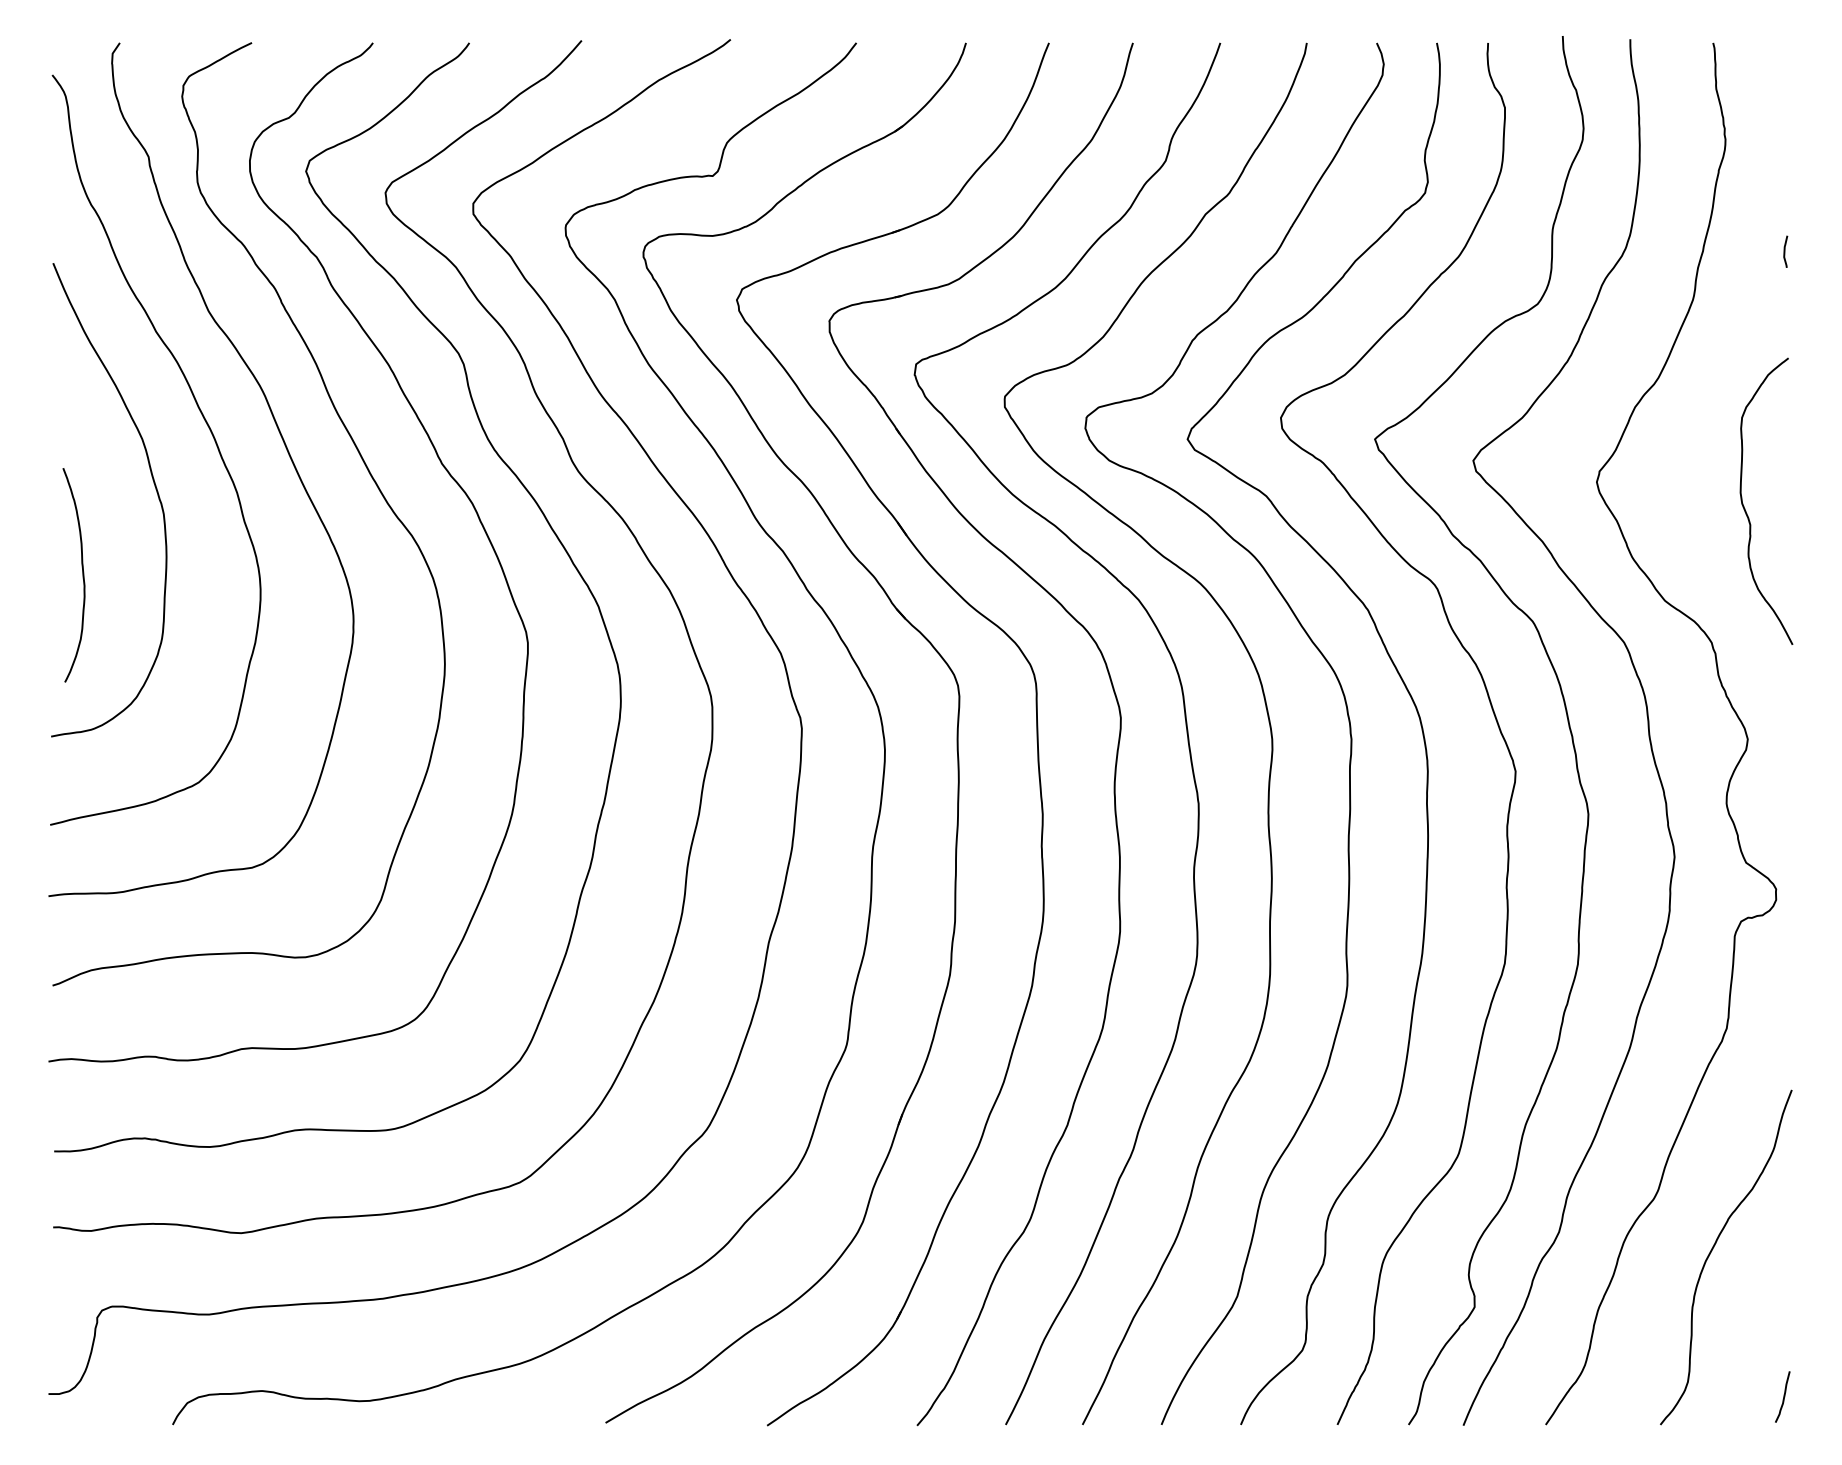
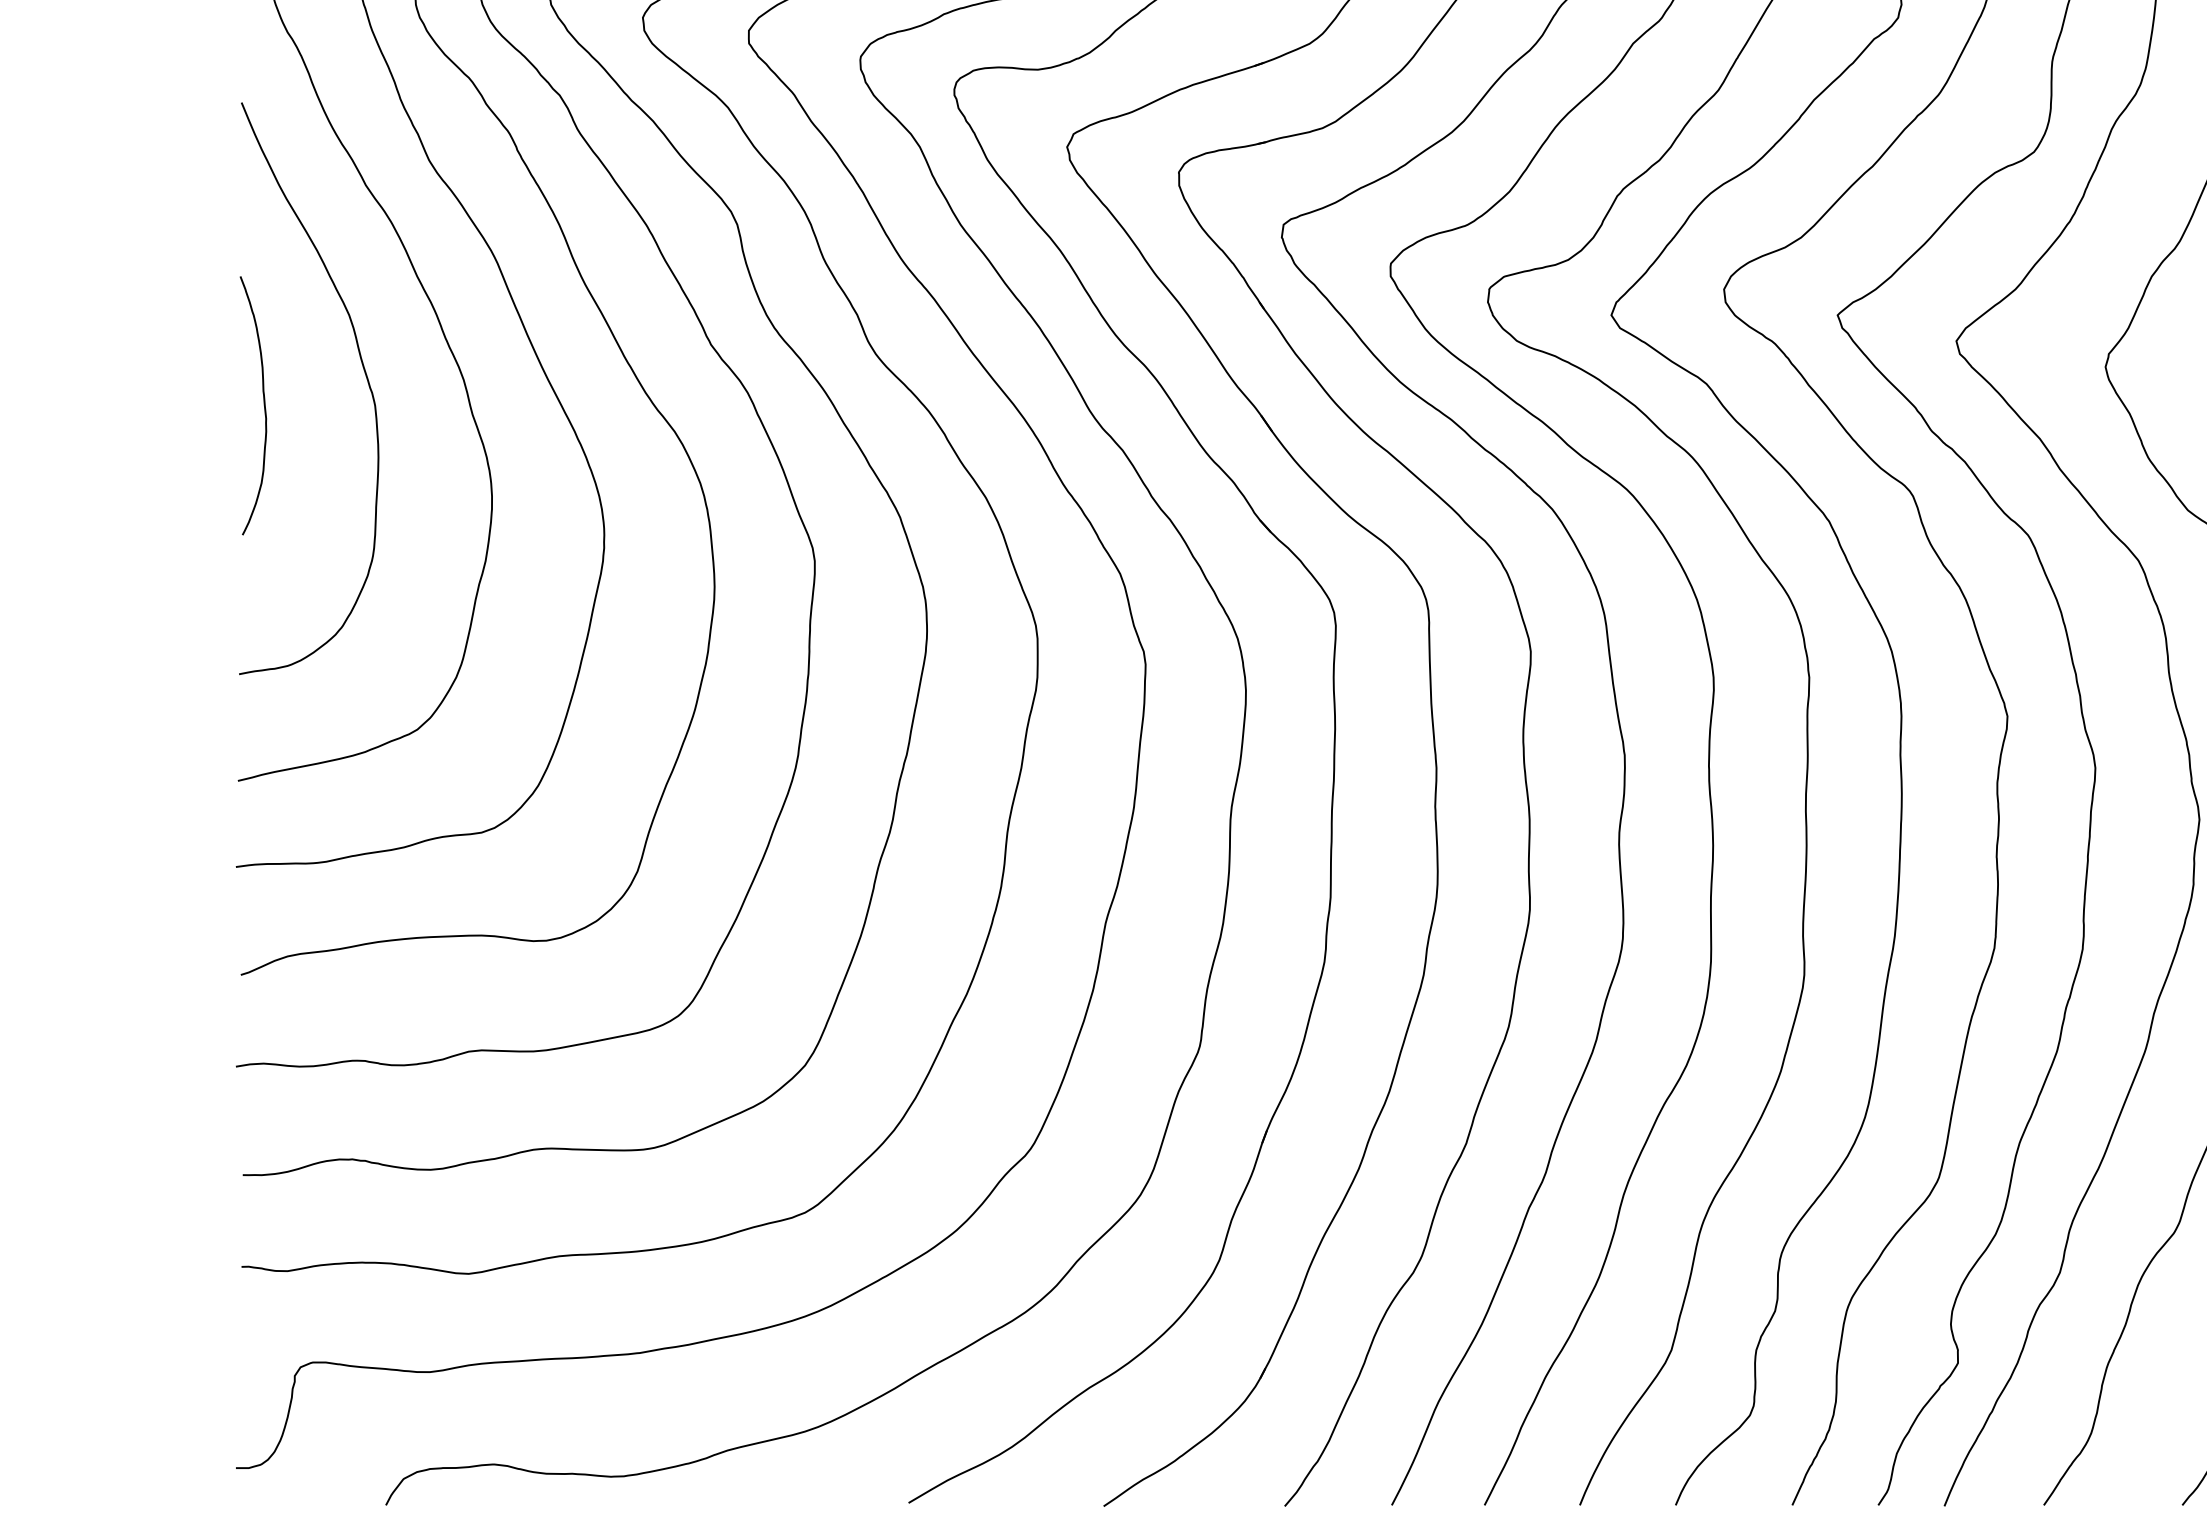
curve: (82, 575) -> (263, 406), moved

